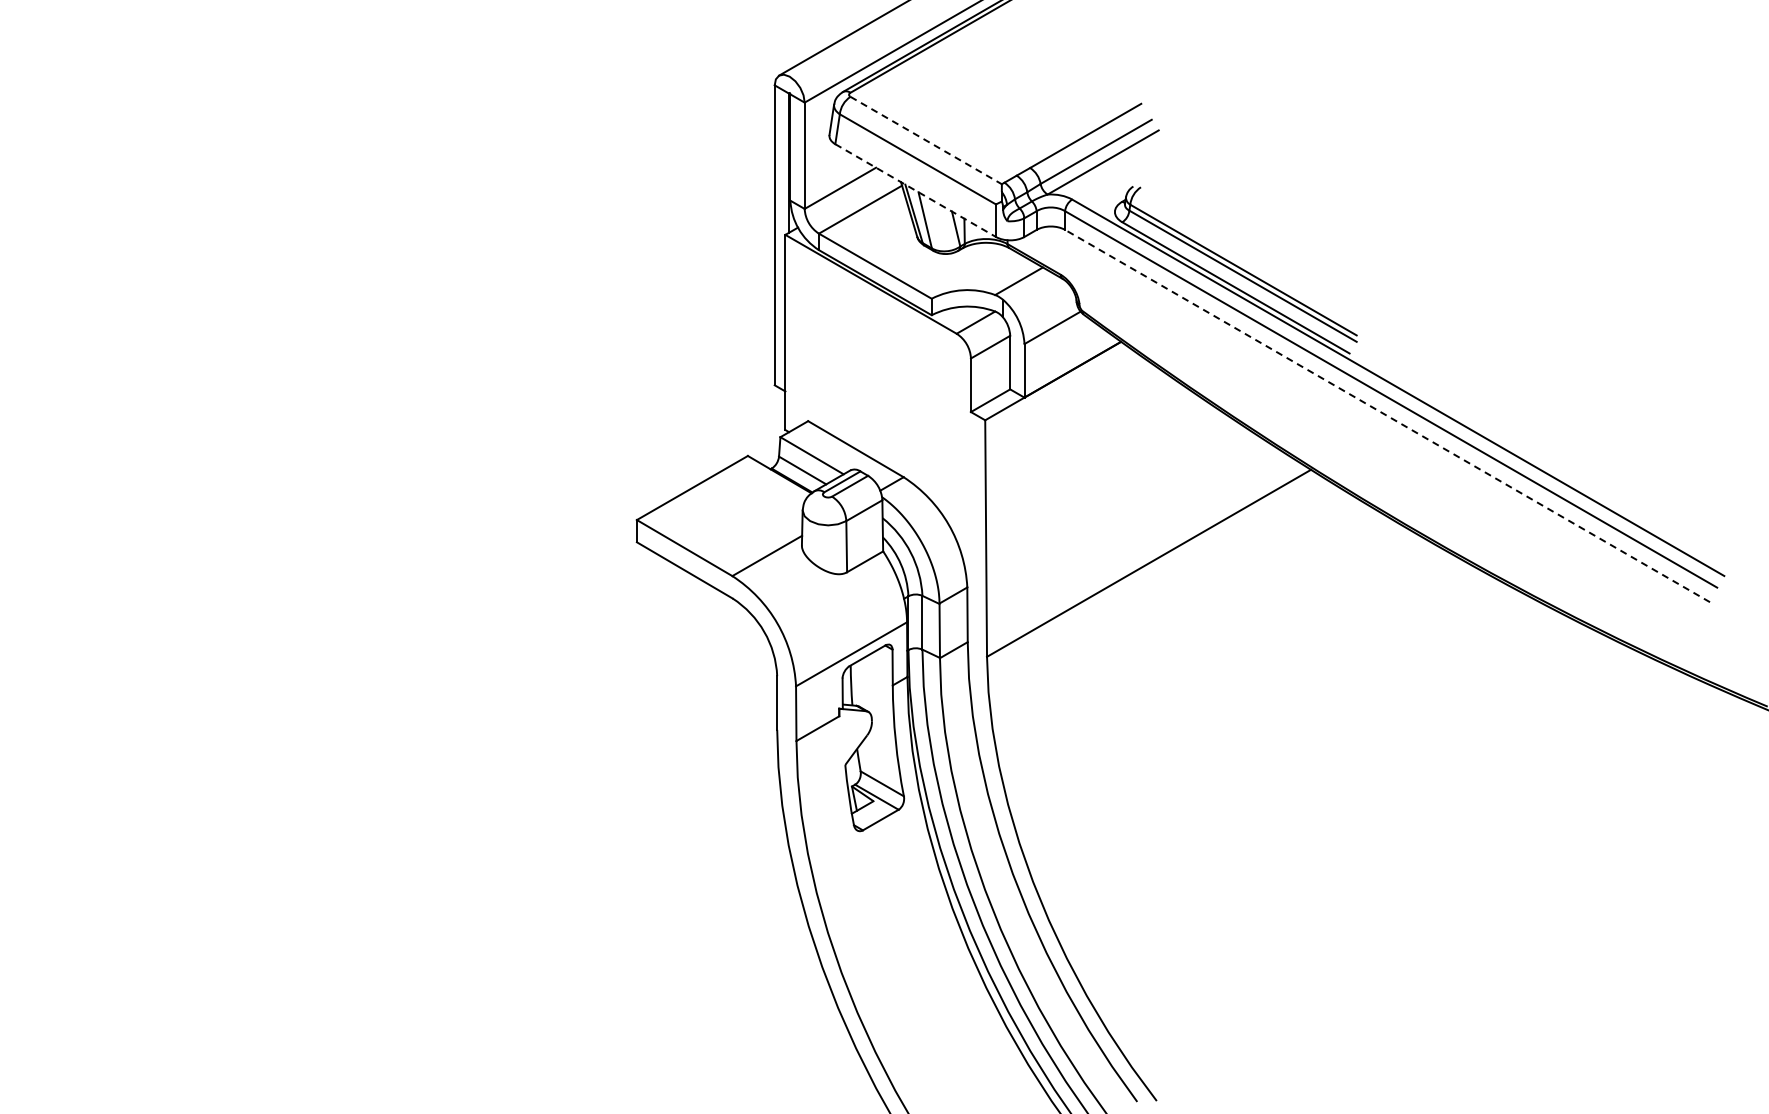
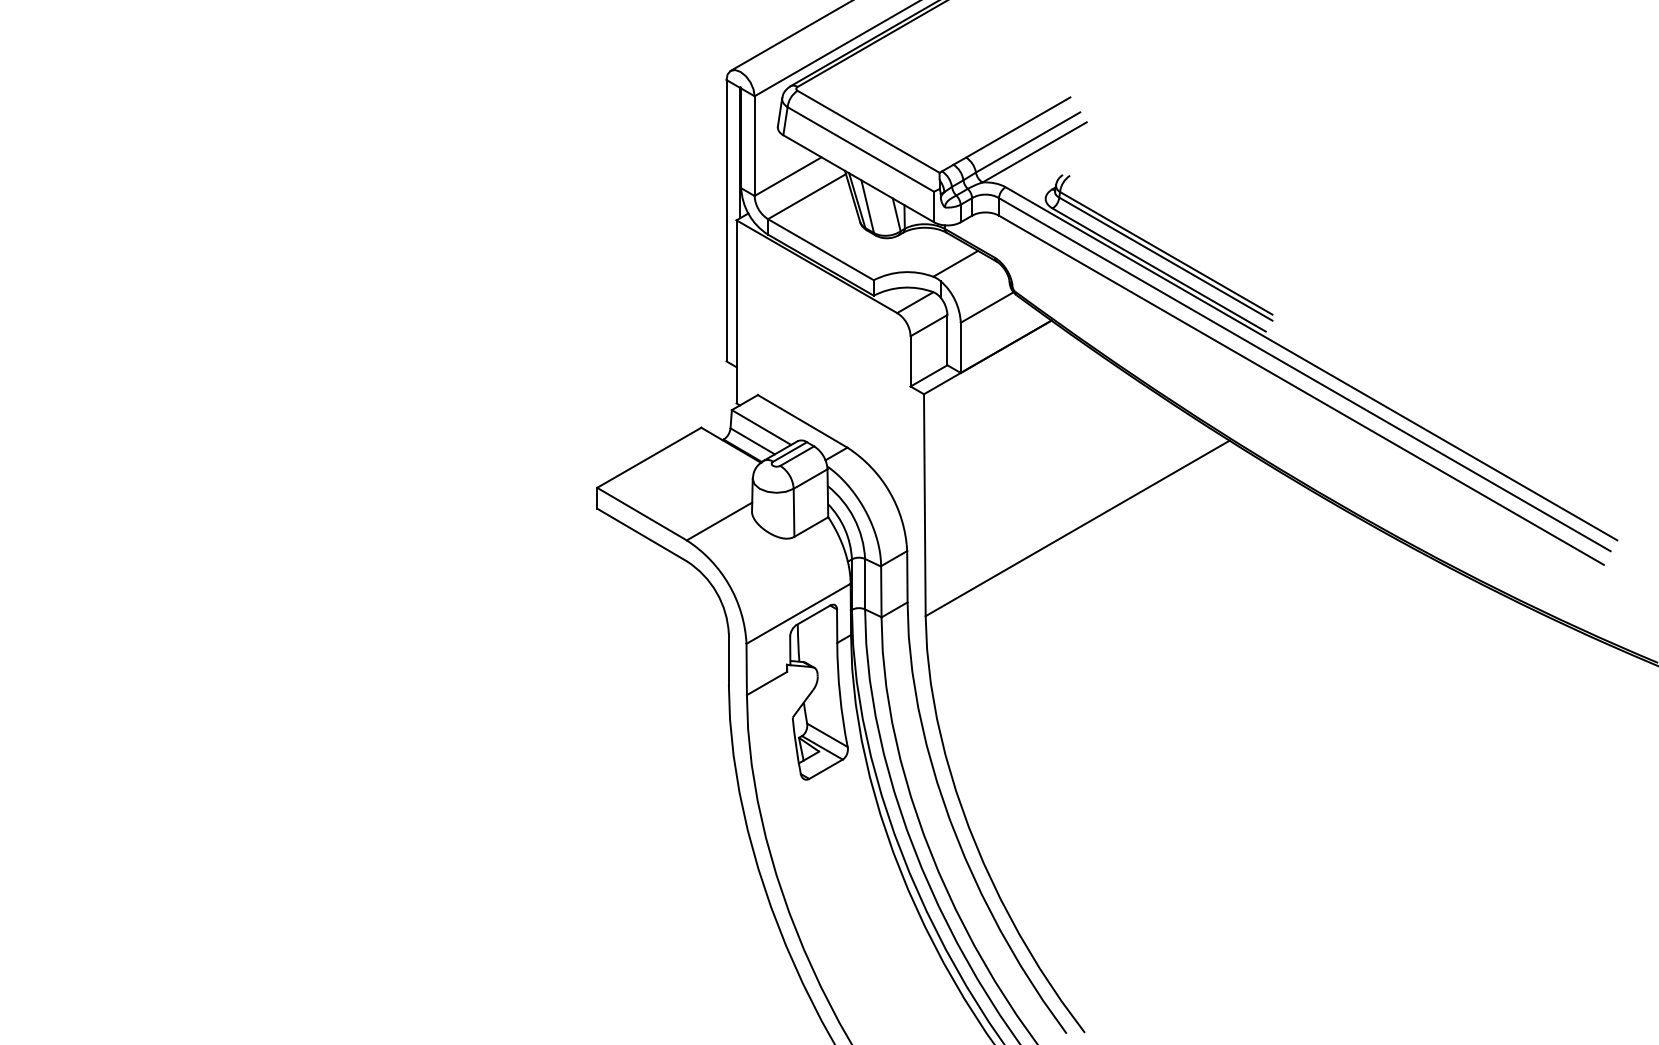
line: (926, 140) -> (868, 131), dashed -> solid
line: (915, 190) -> (858, 178), dashed -> solid
line: (1387, 415) -> (1301, 389), dashed -> solid

